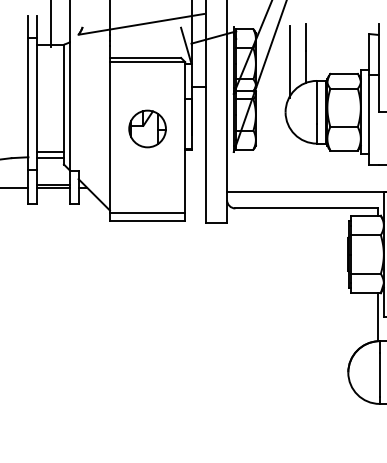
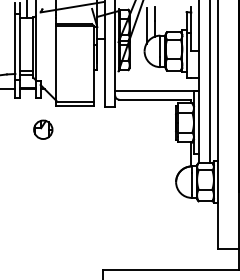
part: (148, 128) -> (43, 129), moved

